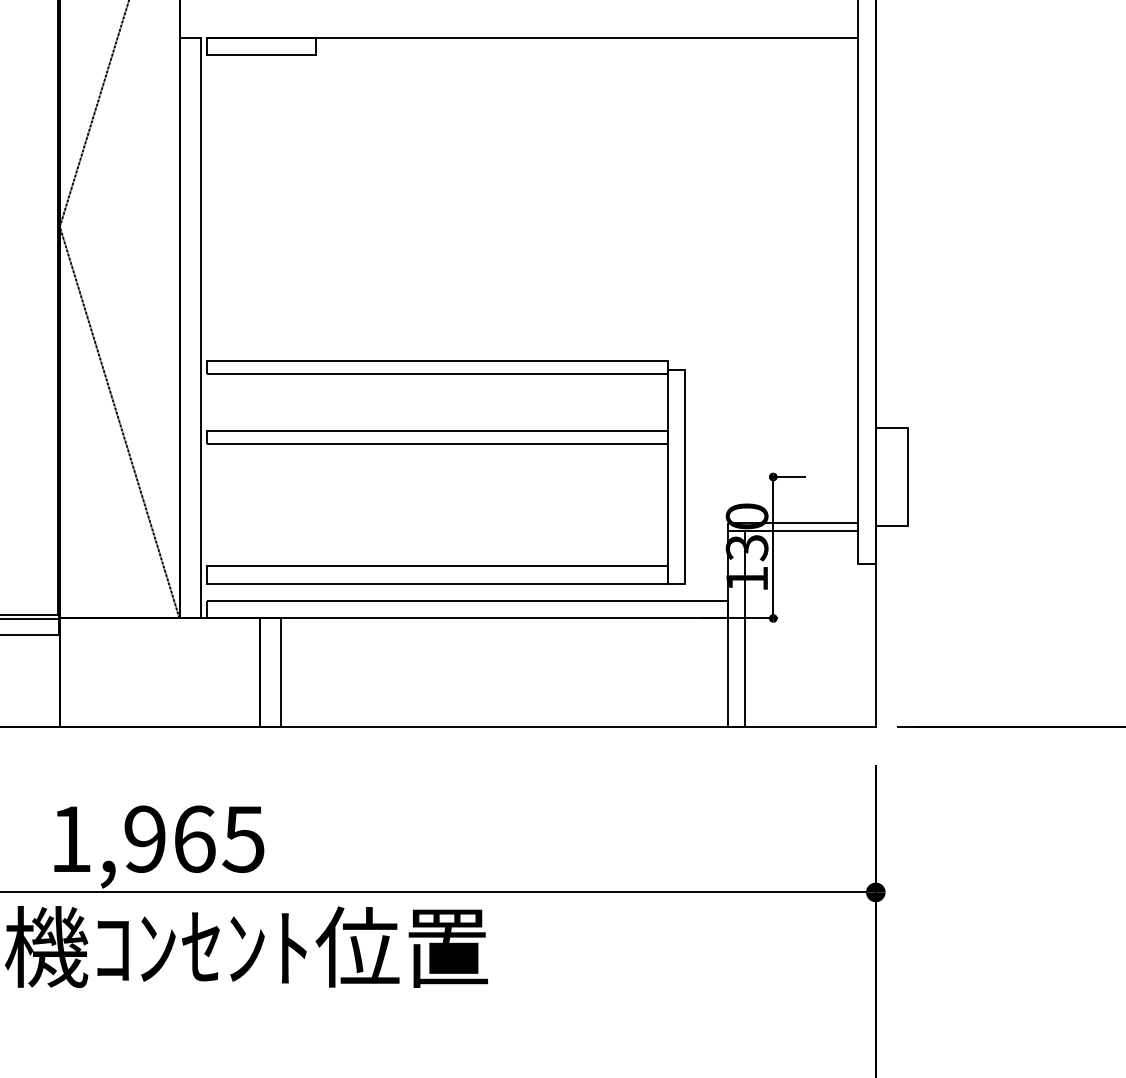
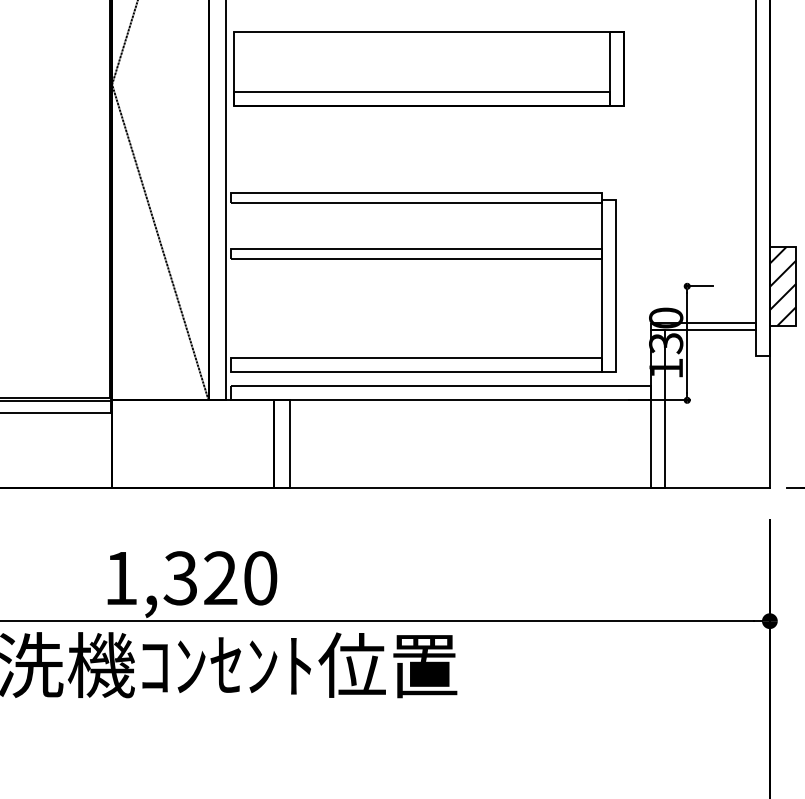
part: (452, 207) -> (428, 69), added
hatch: (891, 476) -> (782, 285), added
text: (193, 838) -> (219, 577), 1,965 -> 1,320

